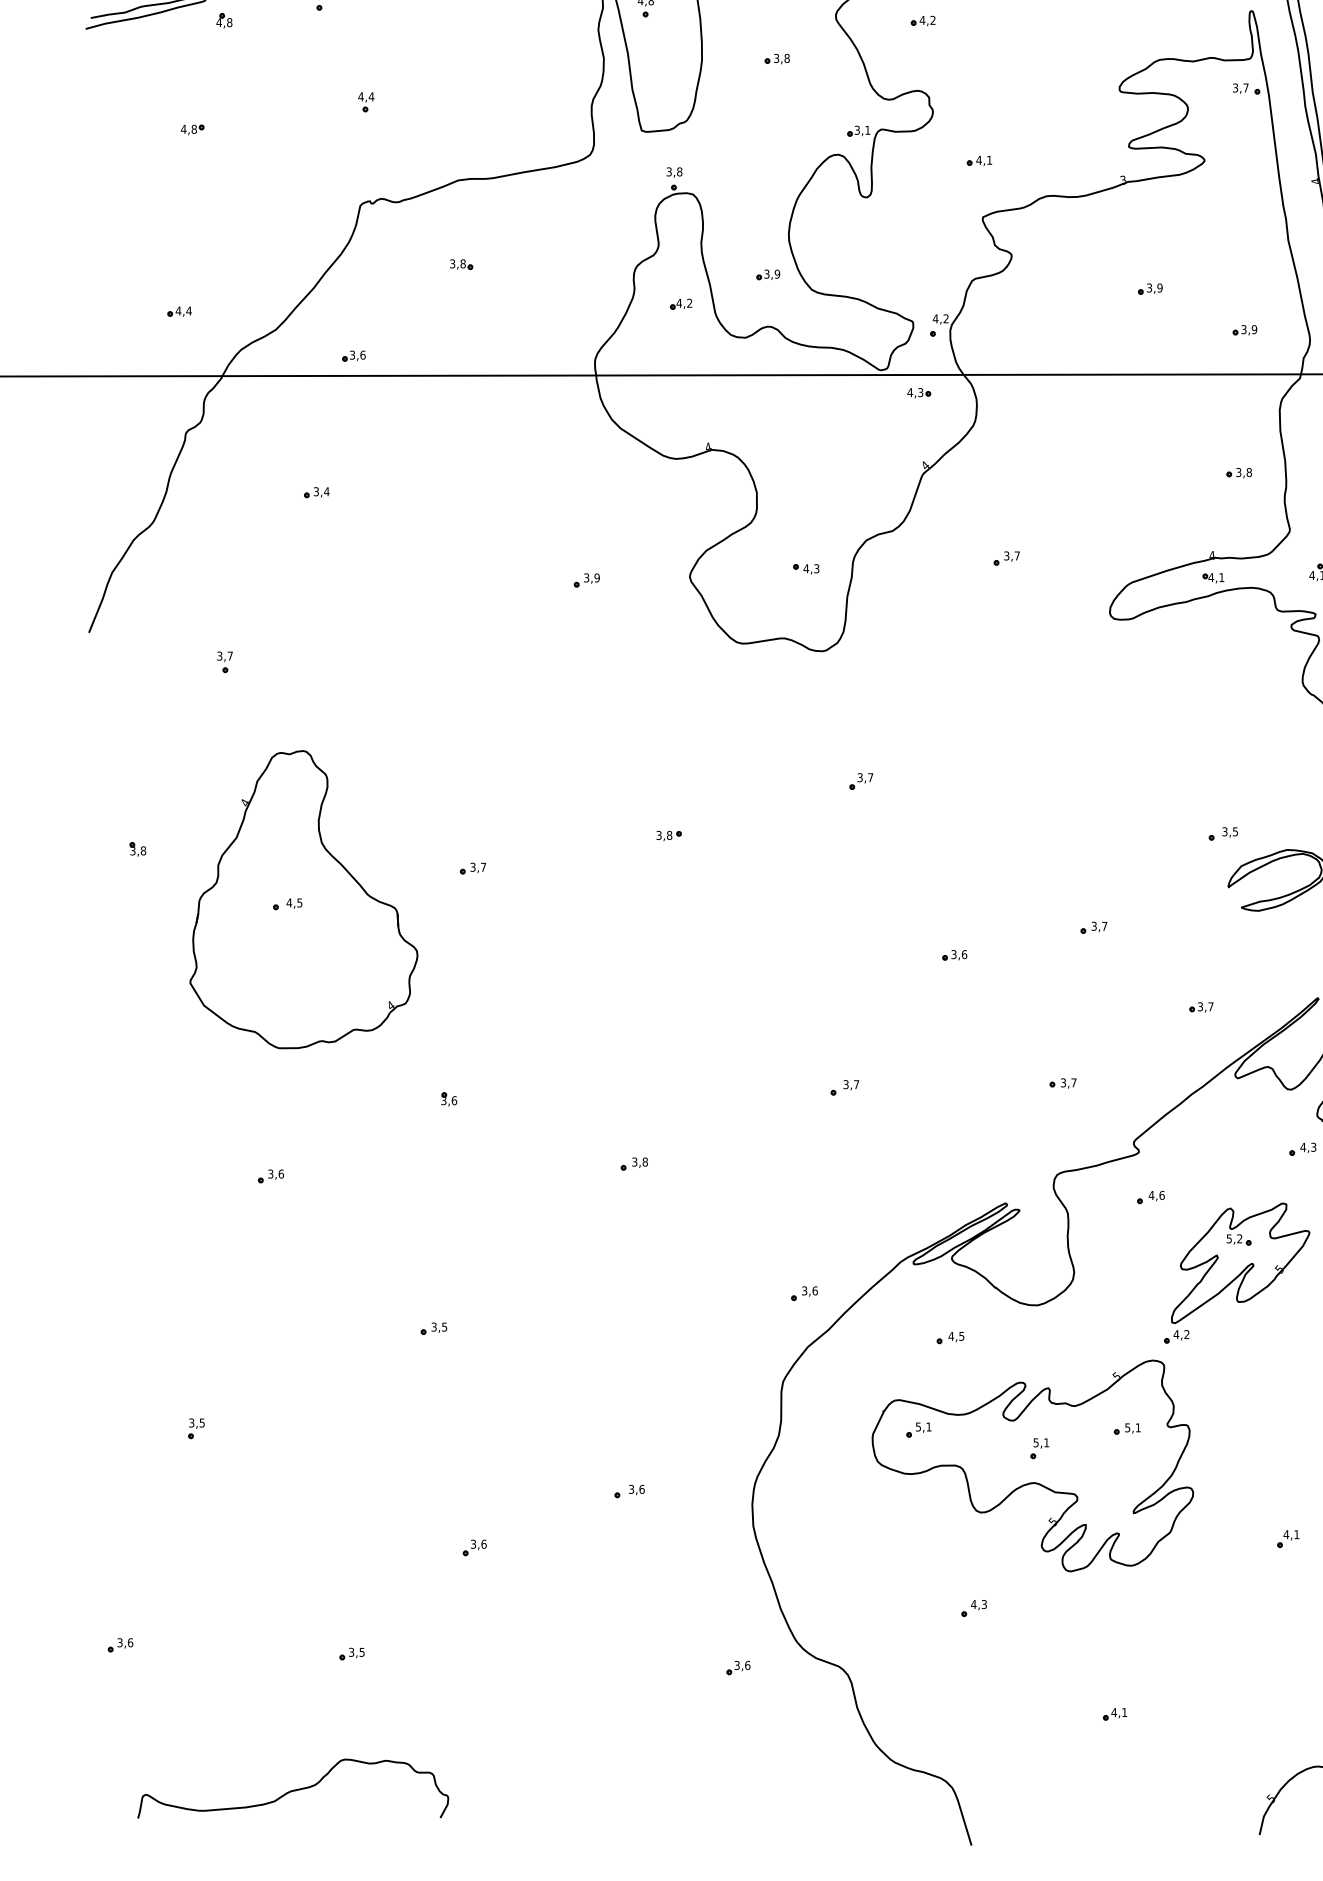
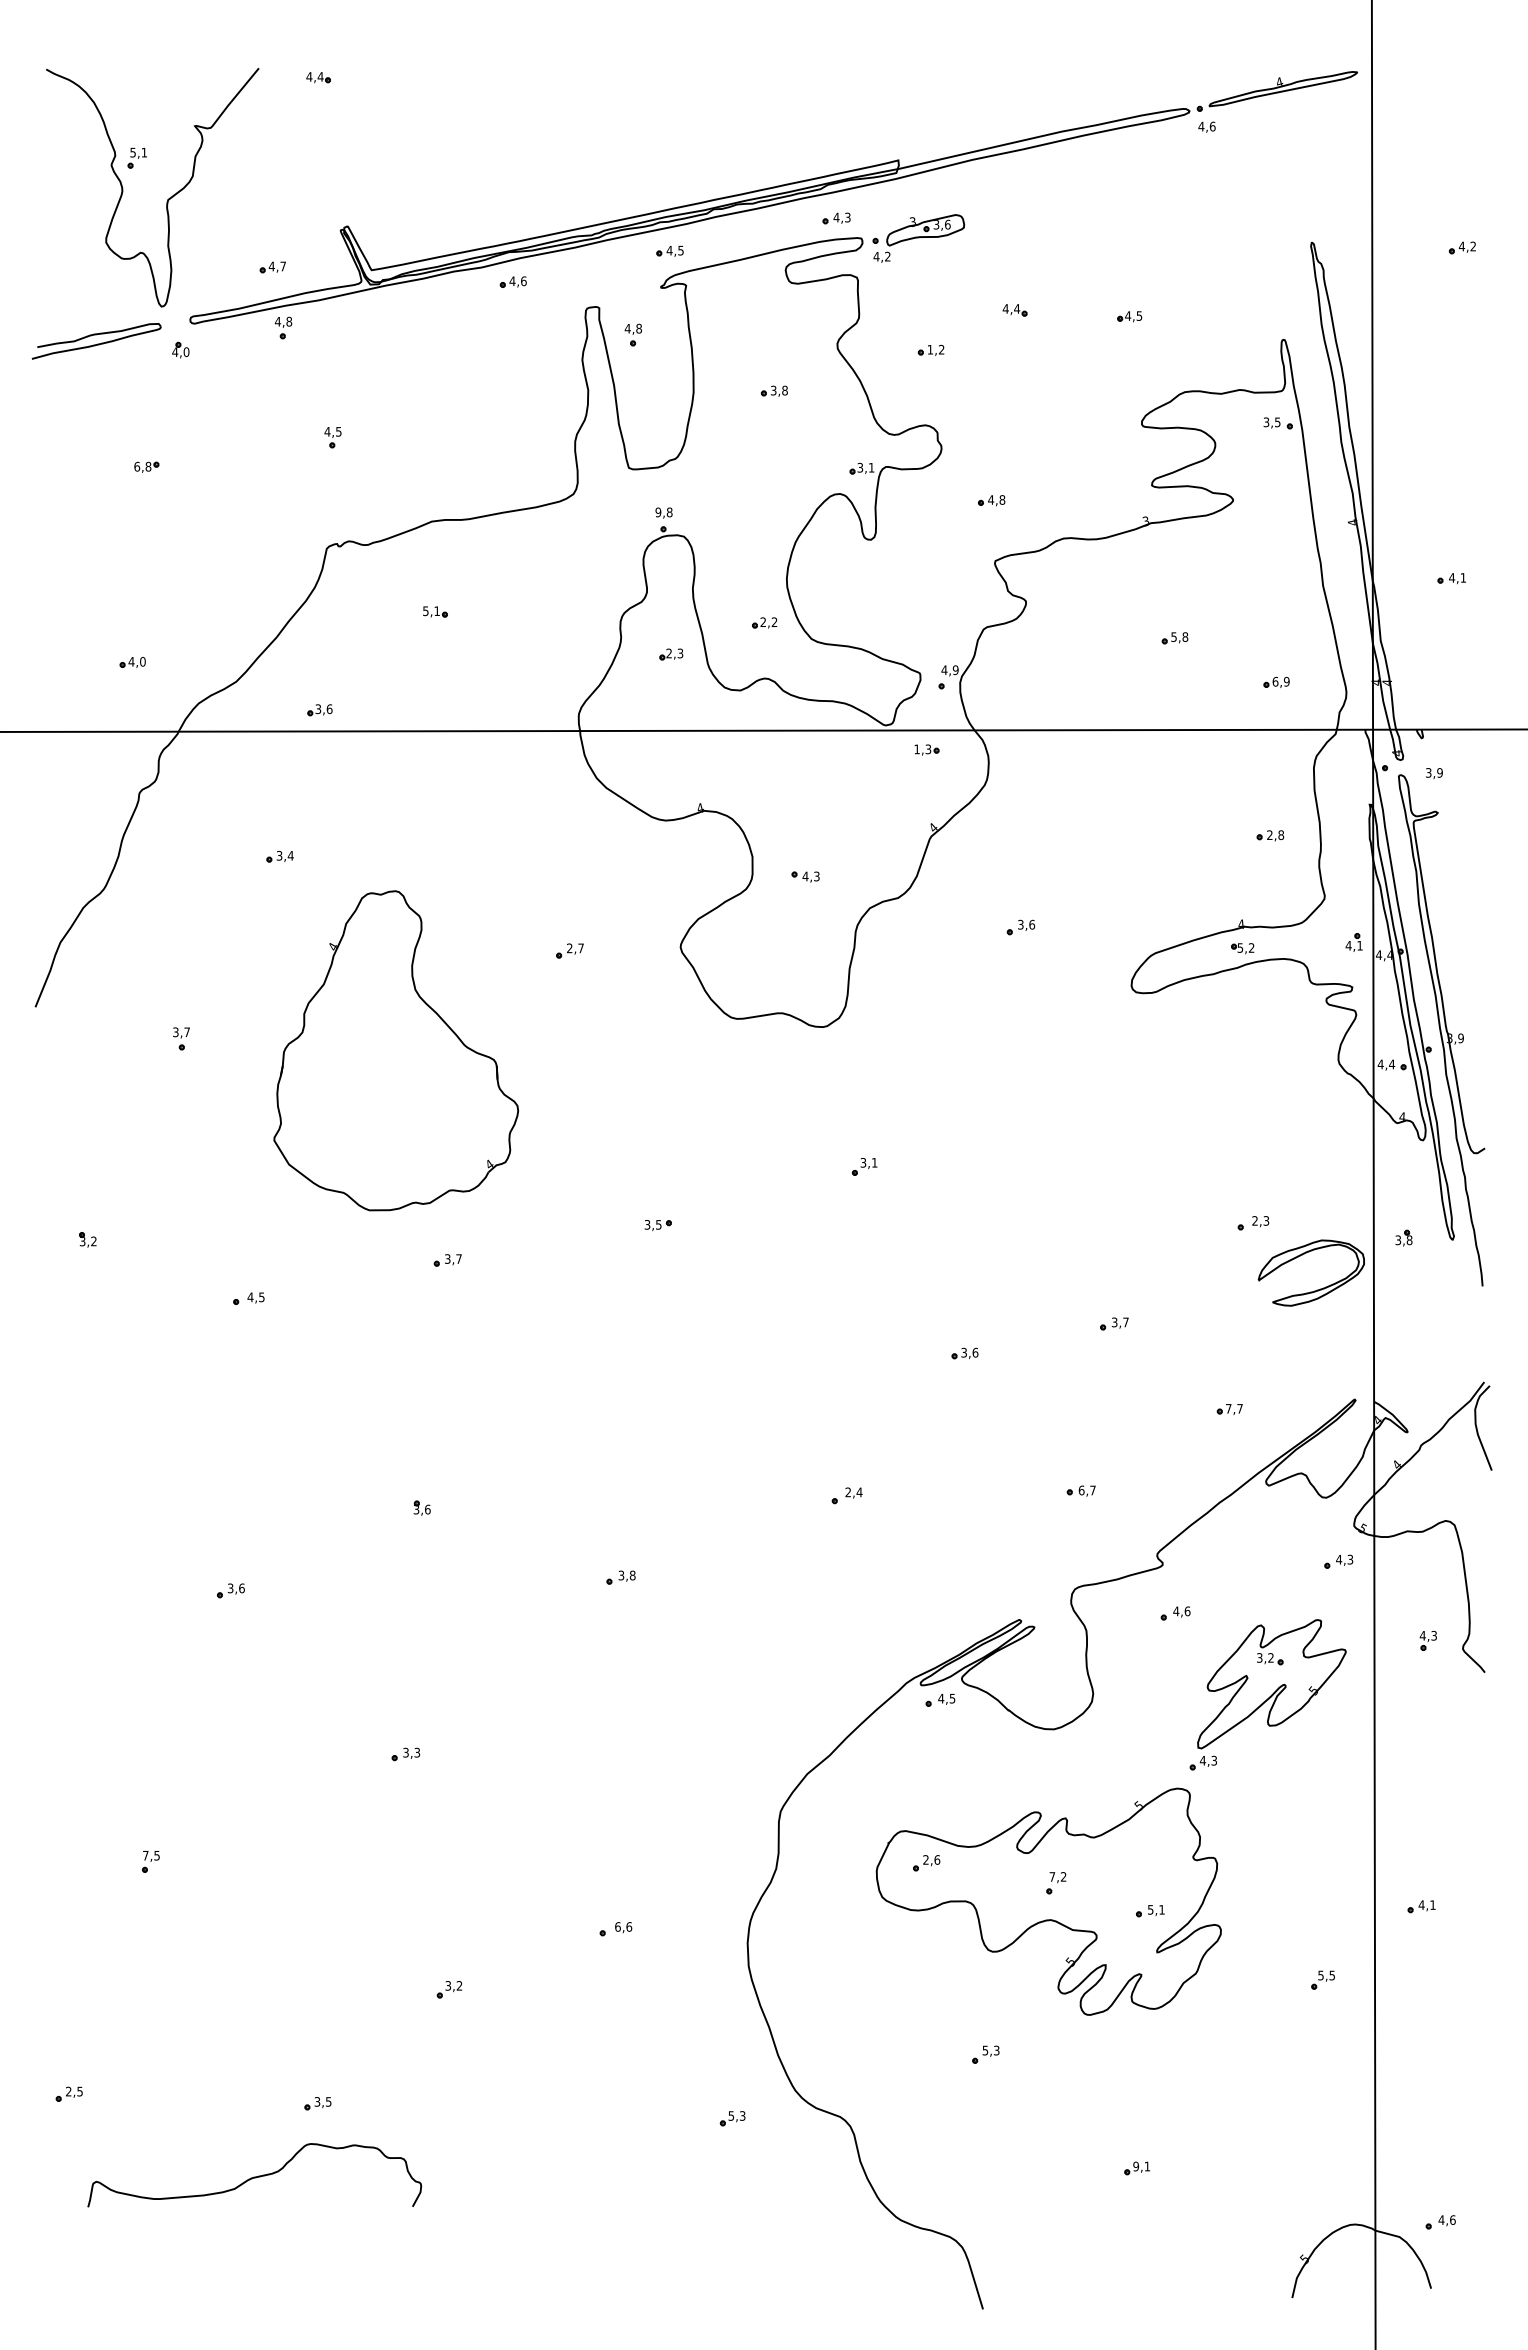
text: (922, 20) -> (930, 349), 4,2 -> 1,2
text: (229, 22) -> (186, 351), 4,8 -> 4,0
text: (1245, 88) -> (1277, 422), 3,7 -> 3,5
text: (371, 96) -> (338, 431), 4,4 -> 4,5
text: (184, 129) -> (137, 466), 4,8 -> 6,8
text: (989, 159) -> (1002, 499), 4,1 -> 4,8
text: (669, 171) -> (658, 512), 3,8 -> 9,8
text: (457, 264) -> (431, 611), 3,8 -> 5,1
text: (771, 274) -> (768, 622), 3,9 -> 2,2
text: (1154, 287) -> (1179, 636), 3,9 -> 5,8
text: (684, 303) -> (674, 653), 4,2 -> 2,3
text: (188, 310) -> (142, 661), 4,4 -> 4,0
text: (945, 319) -> (955, 670), 4,2 -> 4,9
text: (1243, 329) -> (1275, 681), 3,9 -> 6,9
text: (910, 392) -> (917, 749), 4,3 -> 1,3
text: (1238, 472) -> (1269, 835), 3,8 -> 2,8
text: (1017, 555) -> (1032, 924), 3,7 -> 3,6
part: (806, 568) -> (805, 876), moved
text: (1216, 577) -> (1245, 947), 4,1 -> 5,2
text: (591, 578) -> (575, 948), 3,9 -> 2,7
text: (870, 777) -> (874, 1162), 3,7 -> 3,1
text: (1230, 831) -> (1260, 1220), 3,5 -> 2,3
text: (669, 835) -> (658, 1224), 3,8 -> 3,5
text: (143, 850) -> (93, 1241), 3,8 -> 3,2
part: (304, 899) -> (396, 1050), moved
text: (1200, 1006) -> (1228, 1408), 3,7 -> 7,7
text: (1063, 1082) -> (1081, 1490), 3,7 -> 6,7
text: (850, 1084) -> (853, 1492), 3,7 -> 2,4
text: (1229, 1238) -> (1259, 1657), 5,2 -> 3,2
part: (804, 1293) -> (803, 1716), removed
text: (443, 1325) -> (416, 1751), 3,5 -> 3,3
text: (1186, 1334) -> (1213, 1760), 4,2 -> 4,3
part: (950, 1338) -> (940, 1700), moved
text: (191, 1422) -> (145, 1855), 3,5 -> 7,5
text: (923, 1426) -> (931, 1859), 5,1 -> 2,6
part: (1127, 1429) -> (1150, 1911), moved
text: (1040, 1442) -> (1057, 1876), 5,1 -> 7,2
text: (631, 1488) -> (617, 1926), 3,6 -> 6,6
text: (1290, 1534) -> (1325, 1975), 4,1 -> 5,5
text: (483, 1543) -> (459, 1985), 3,6 -> 3,2
text: (973, 1604) -> (985, 2050), 4,3 -> 5,3
text: (125, 1642) -> (74, 2091), 3,6 -> 2,5
text: (742, 1665) -> (737, 2115), 3,6 -> 5,3
text: (1114, 1712) -> (1136, 2166), 4,1 -> 9,1
curve: (293, 1789) -> (254, 2176), moved

